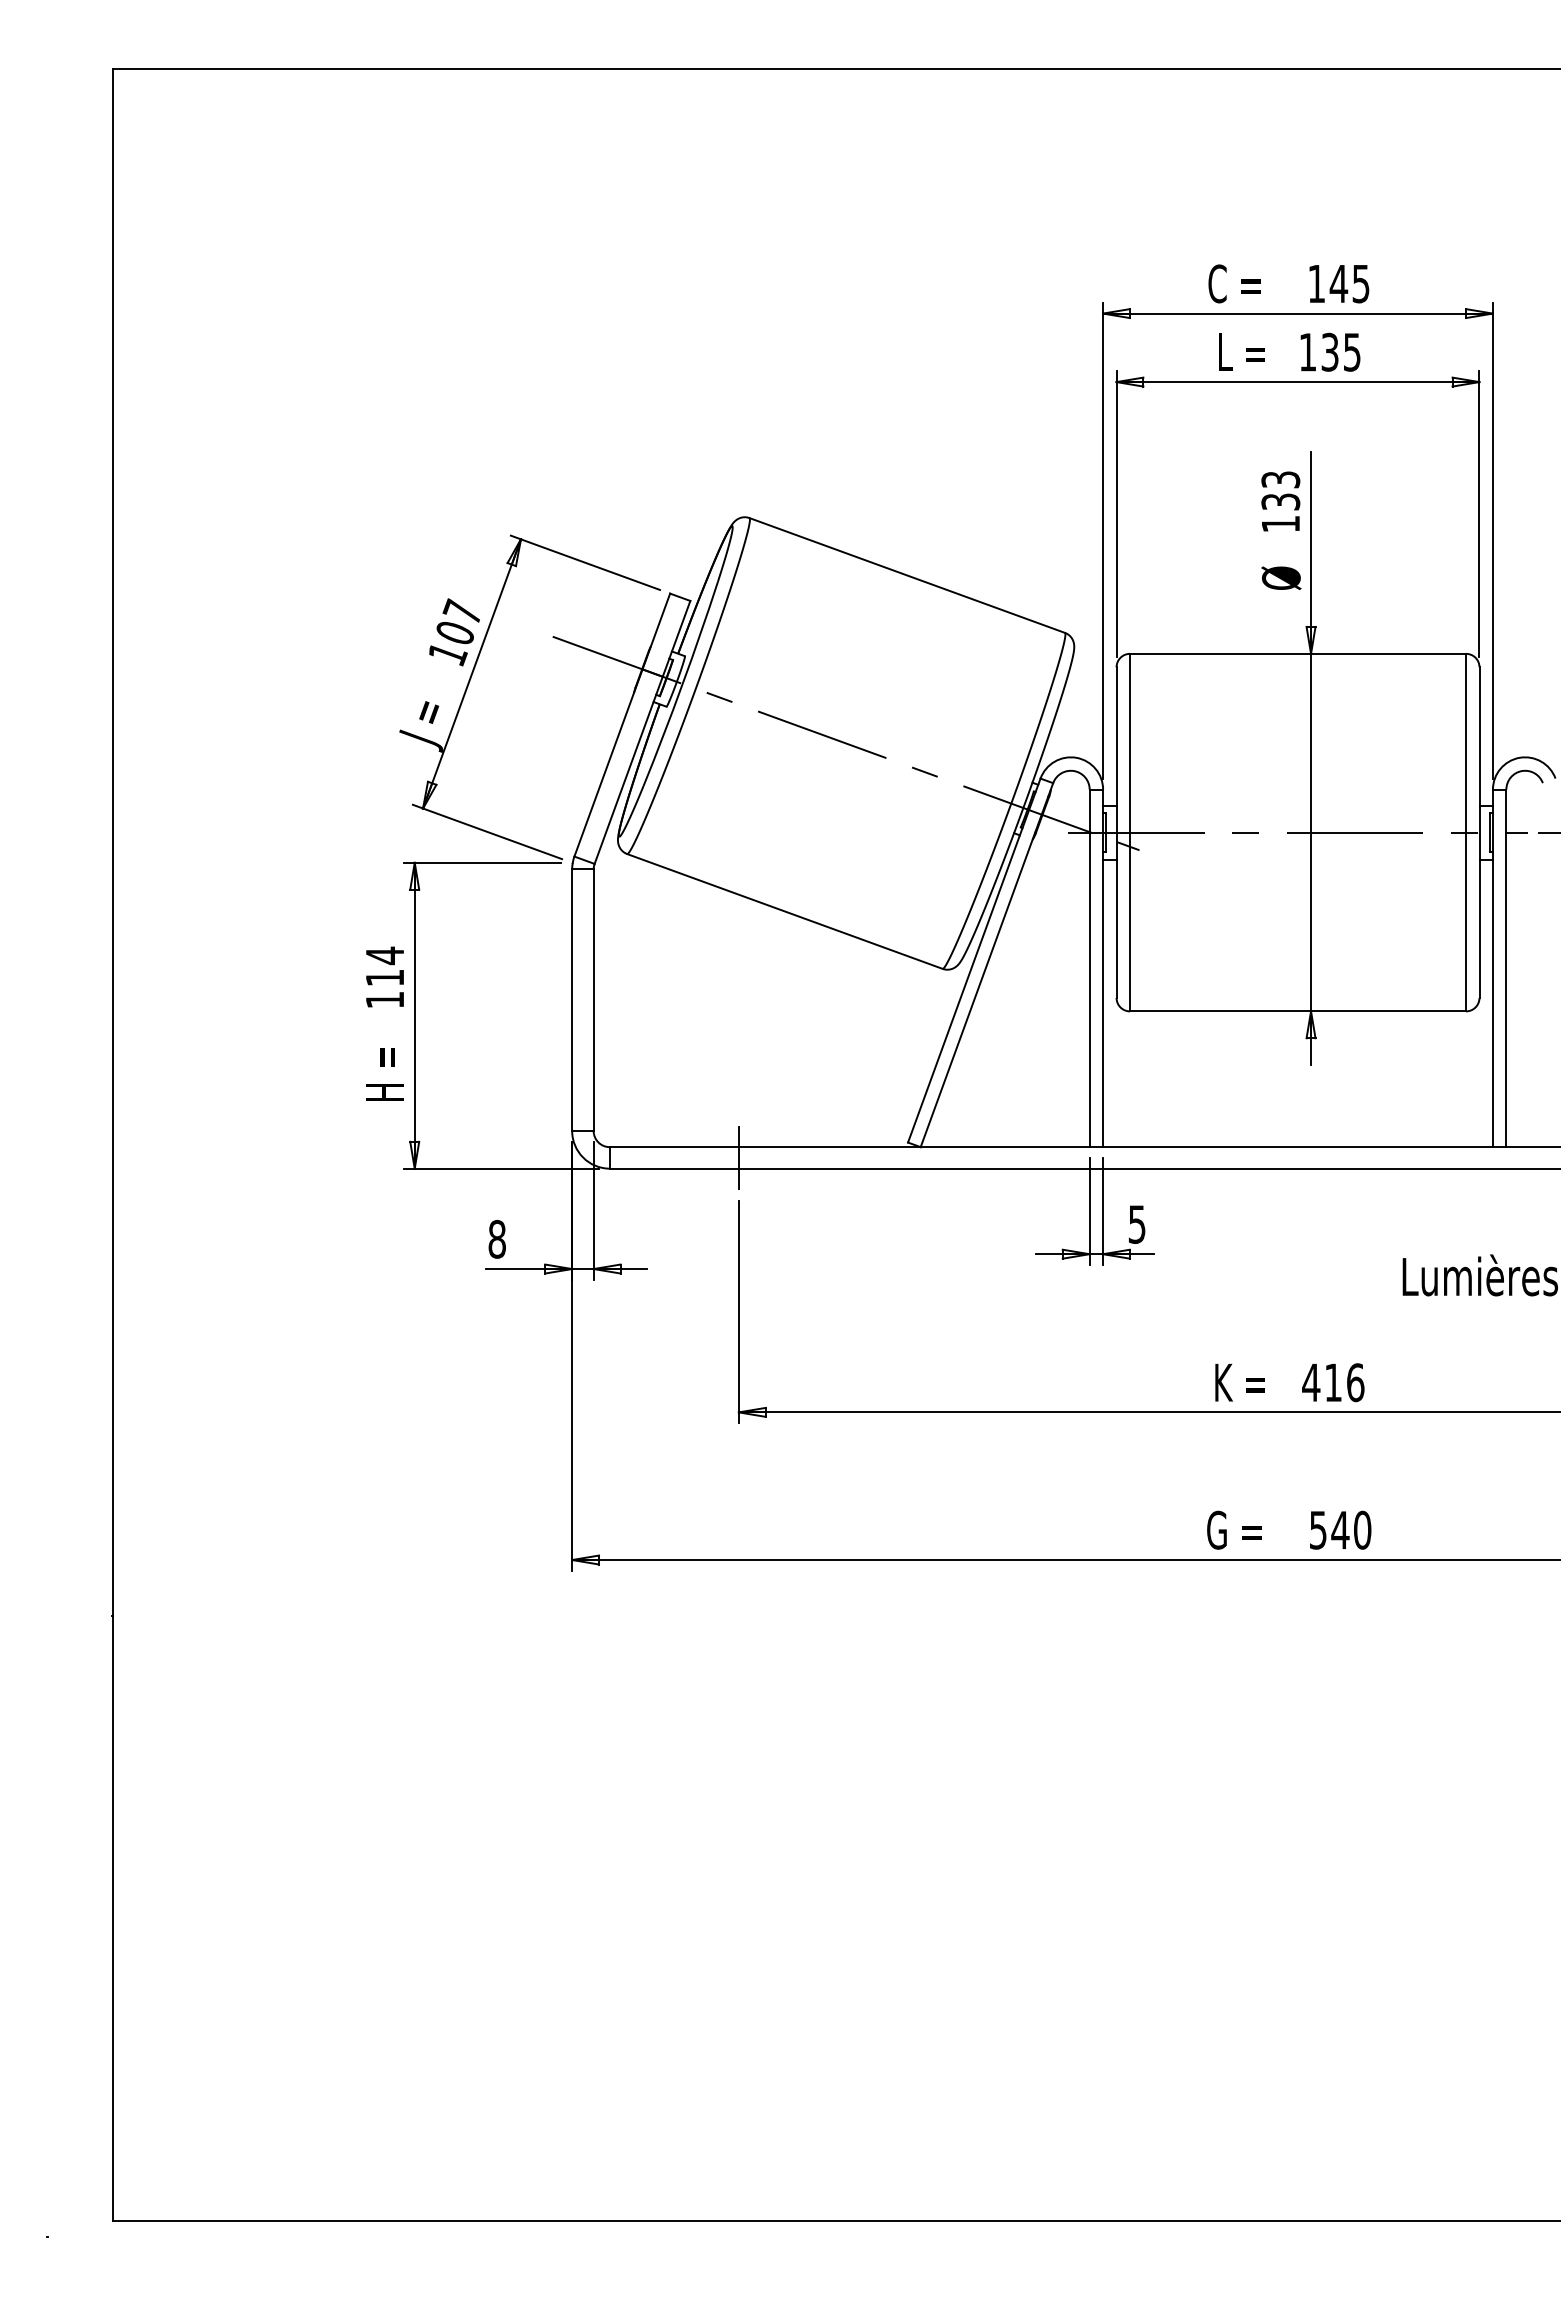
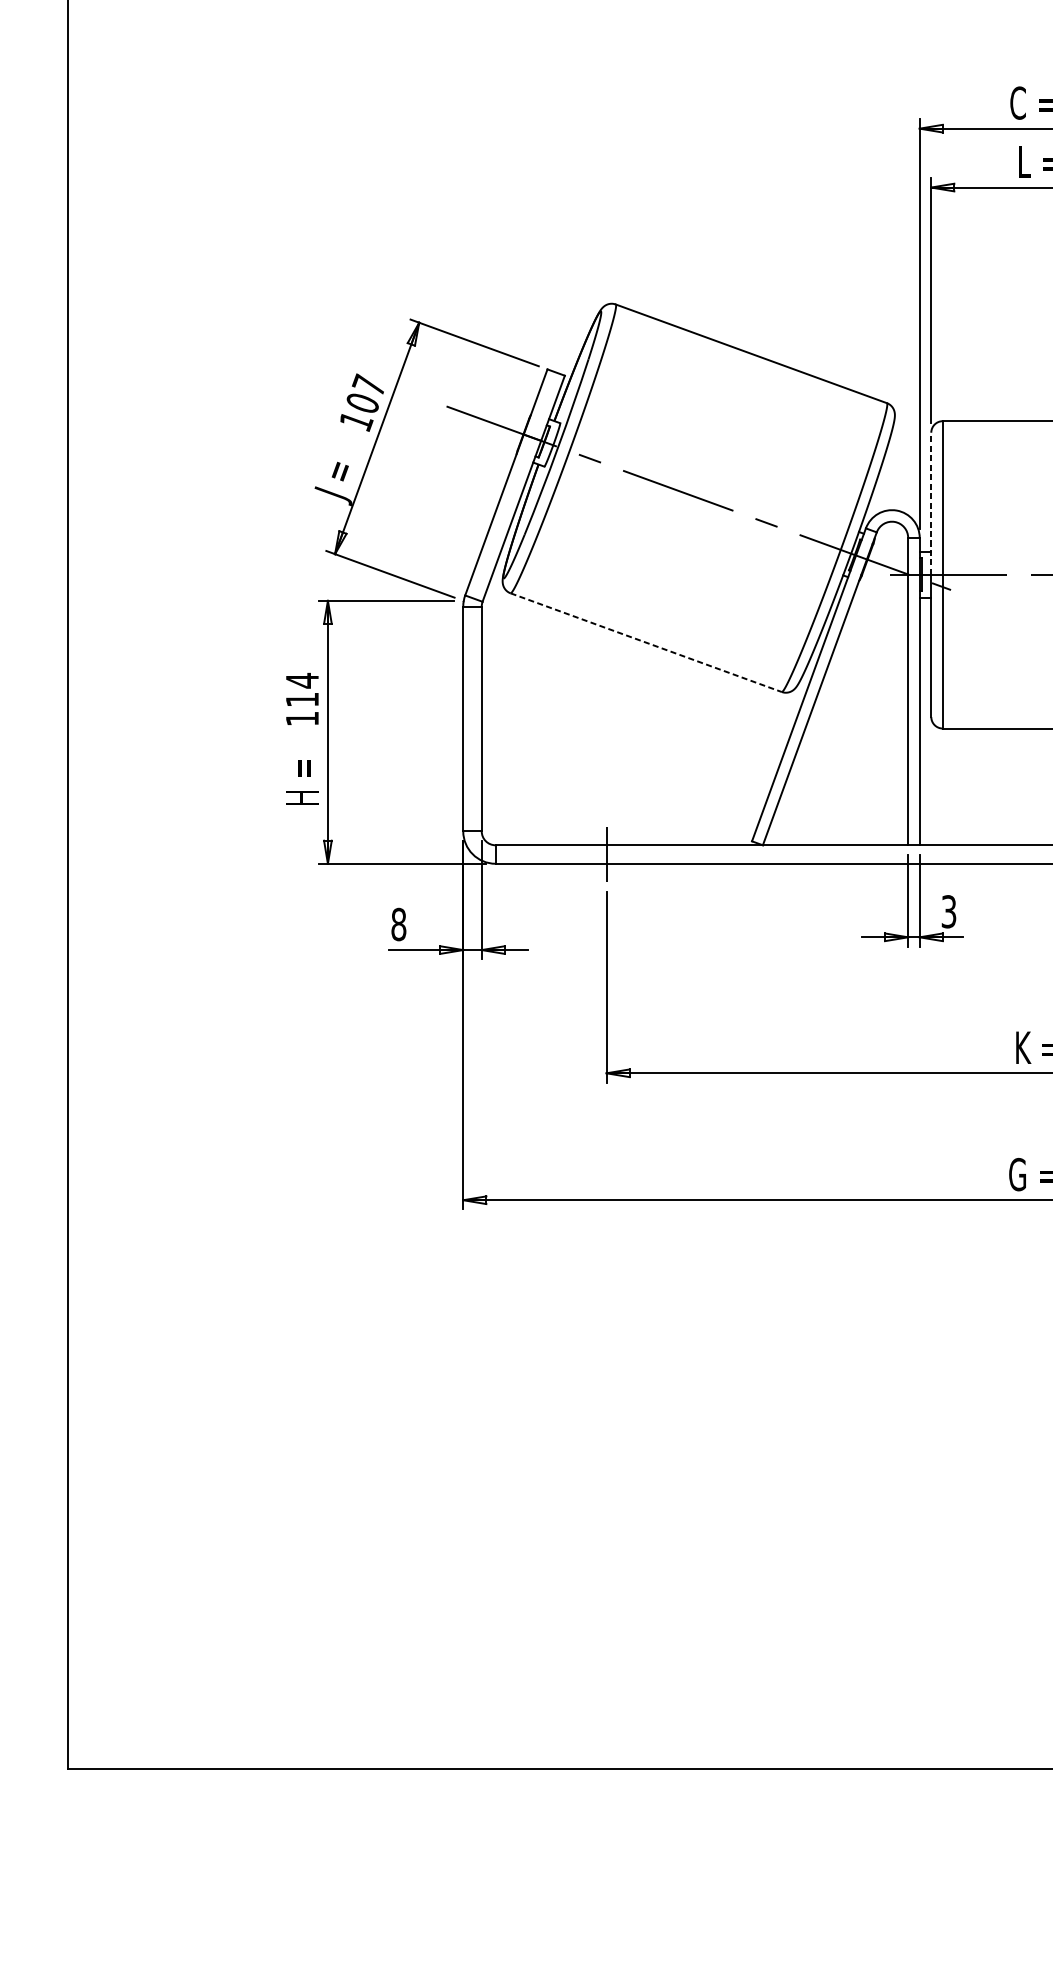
line: (1116, 749) -> (931, 503), solid -> dashed
line: (784, 911) -> (645, 642), solid -> dashed
text: (1137, 1224) -> (949, 911), 5 -> 3

